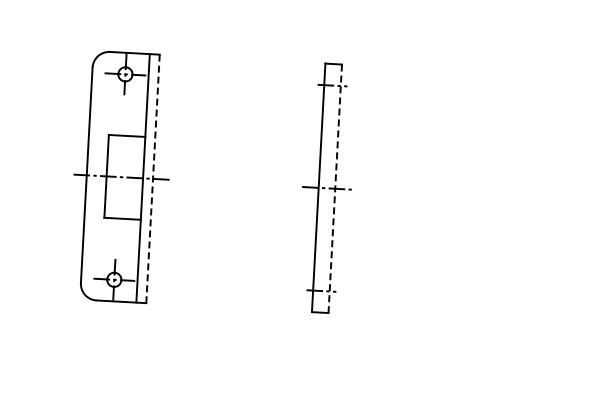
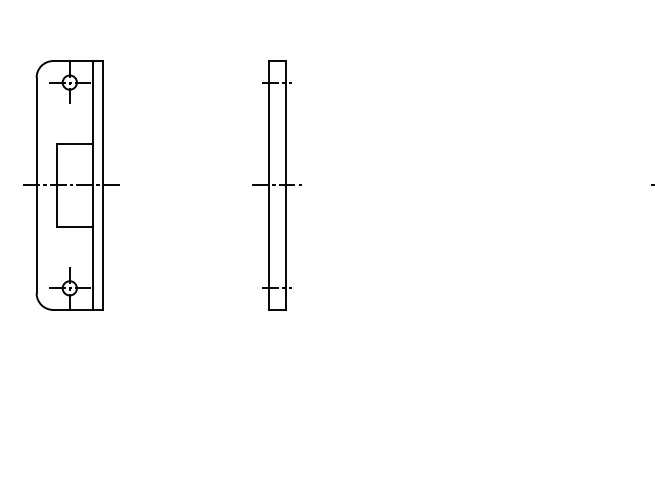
line: (153, 178) -> (103, 185), dashed -> solid
line: (335, 188) -> (285, 185), dashed -> solid

